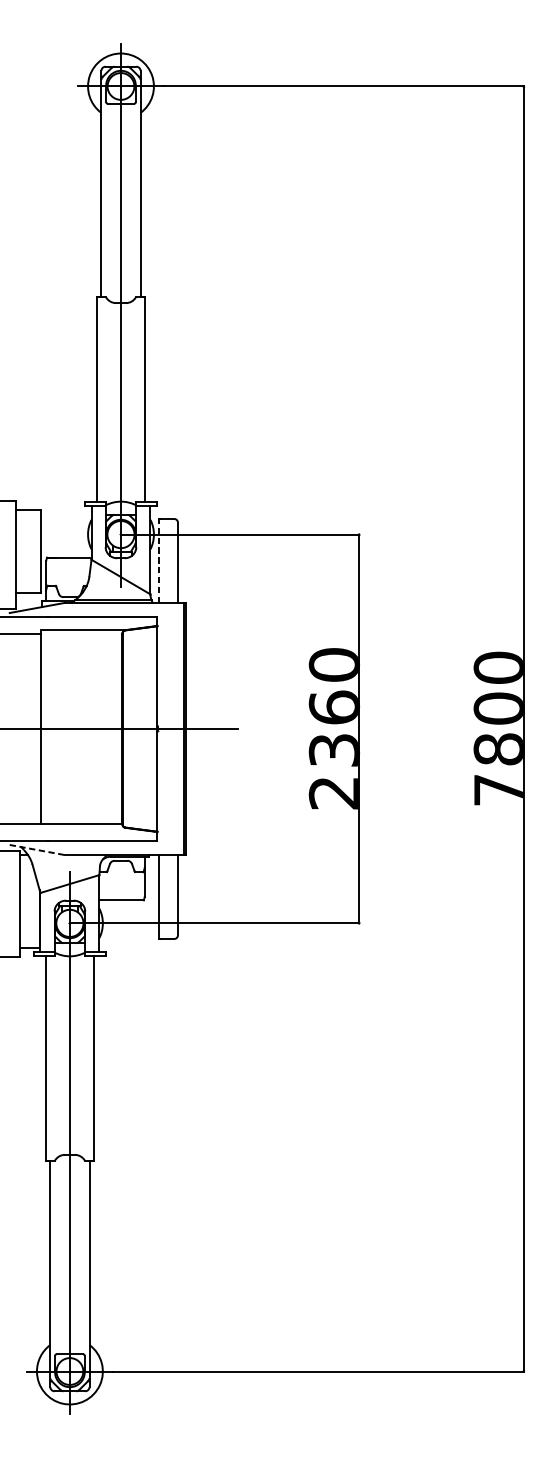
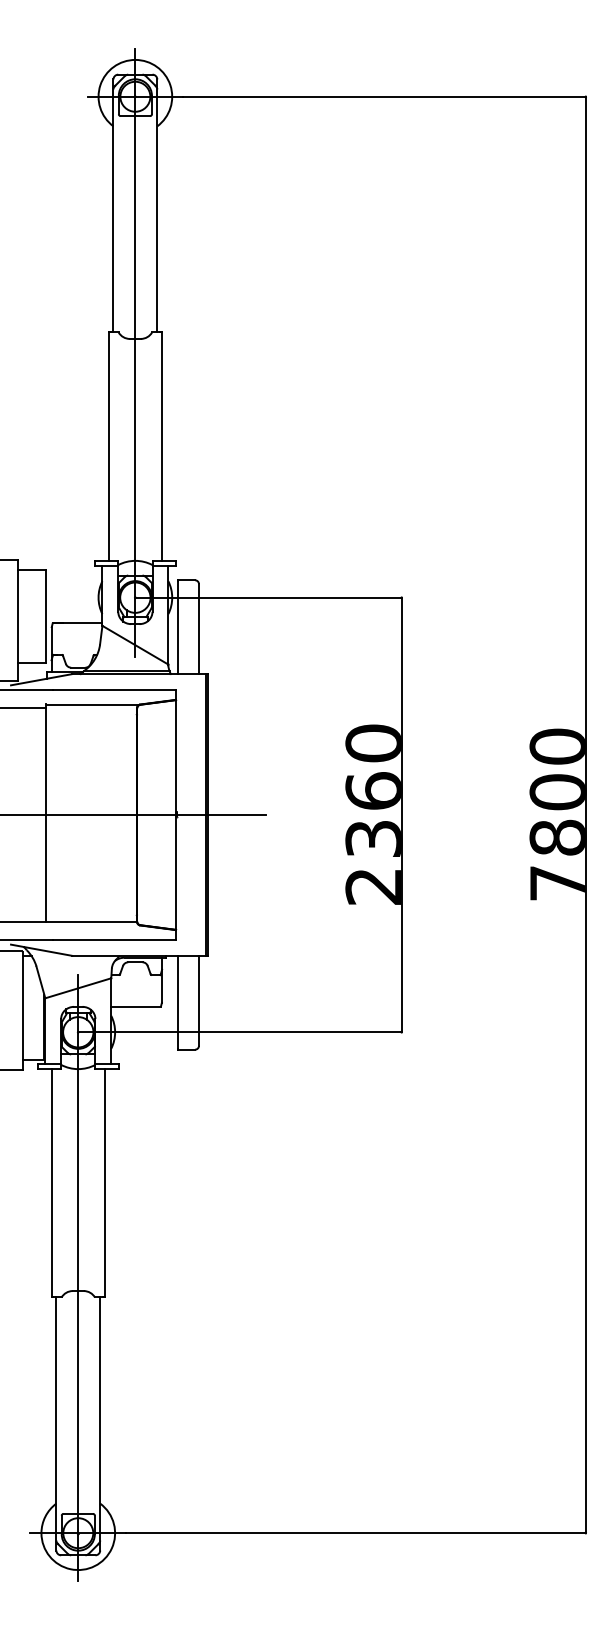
line: (159, 561) -> (178, 627), dashed -> solid
line: (37, 850) -> (42, 950), dashed -> solid

